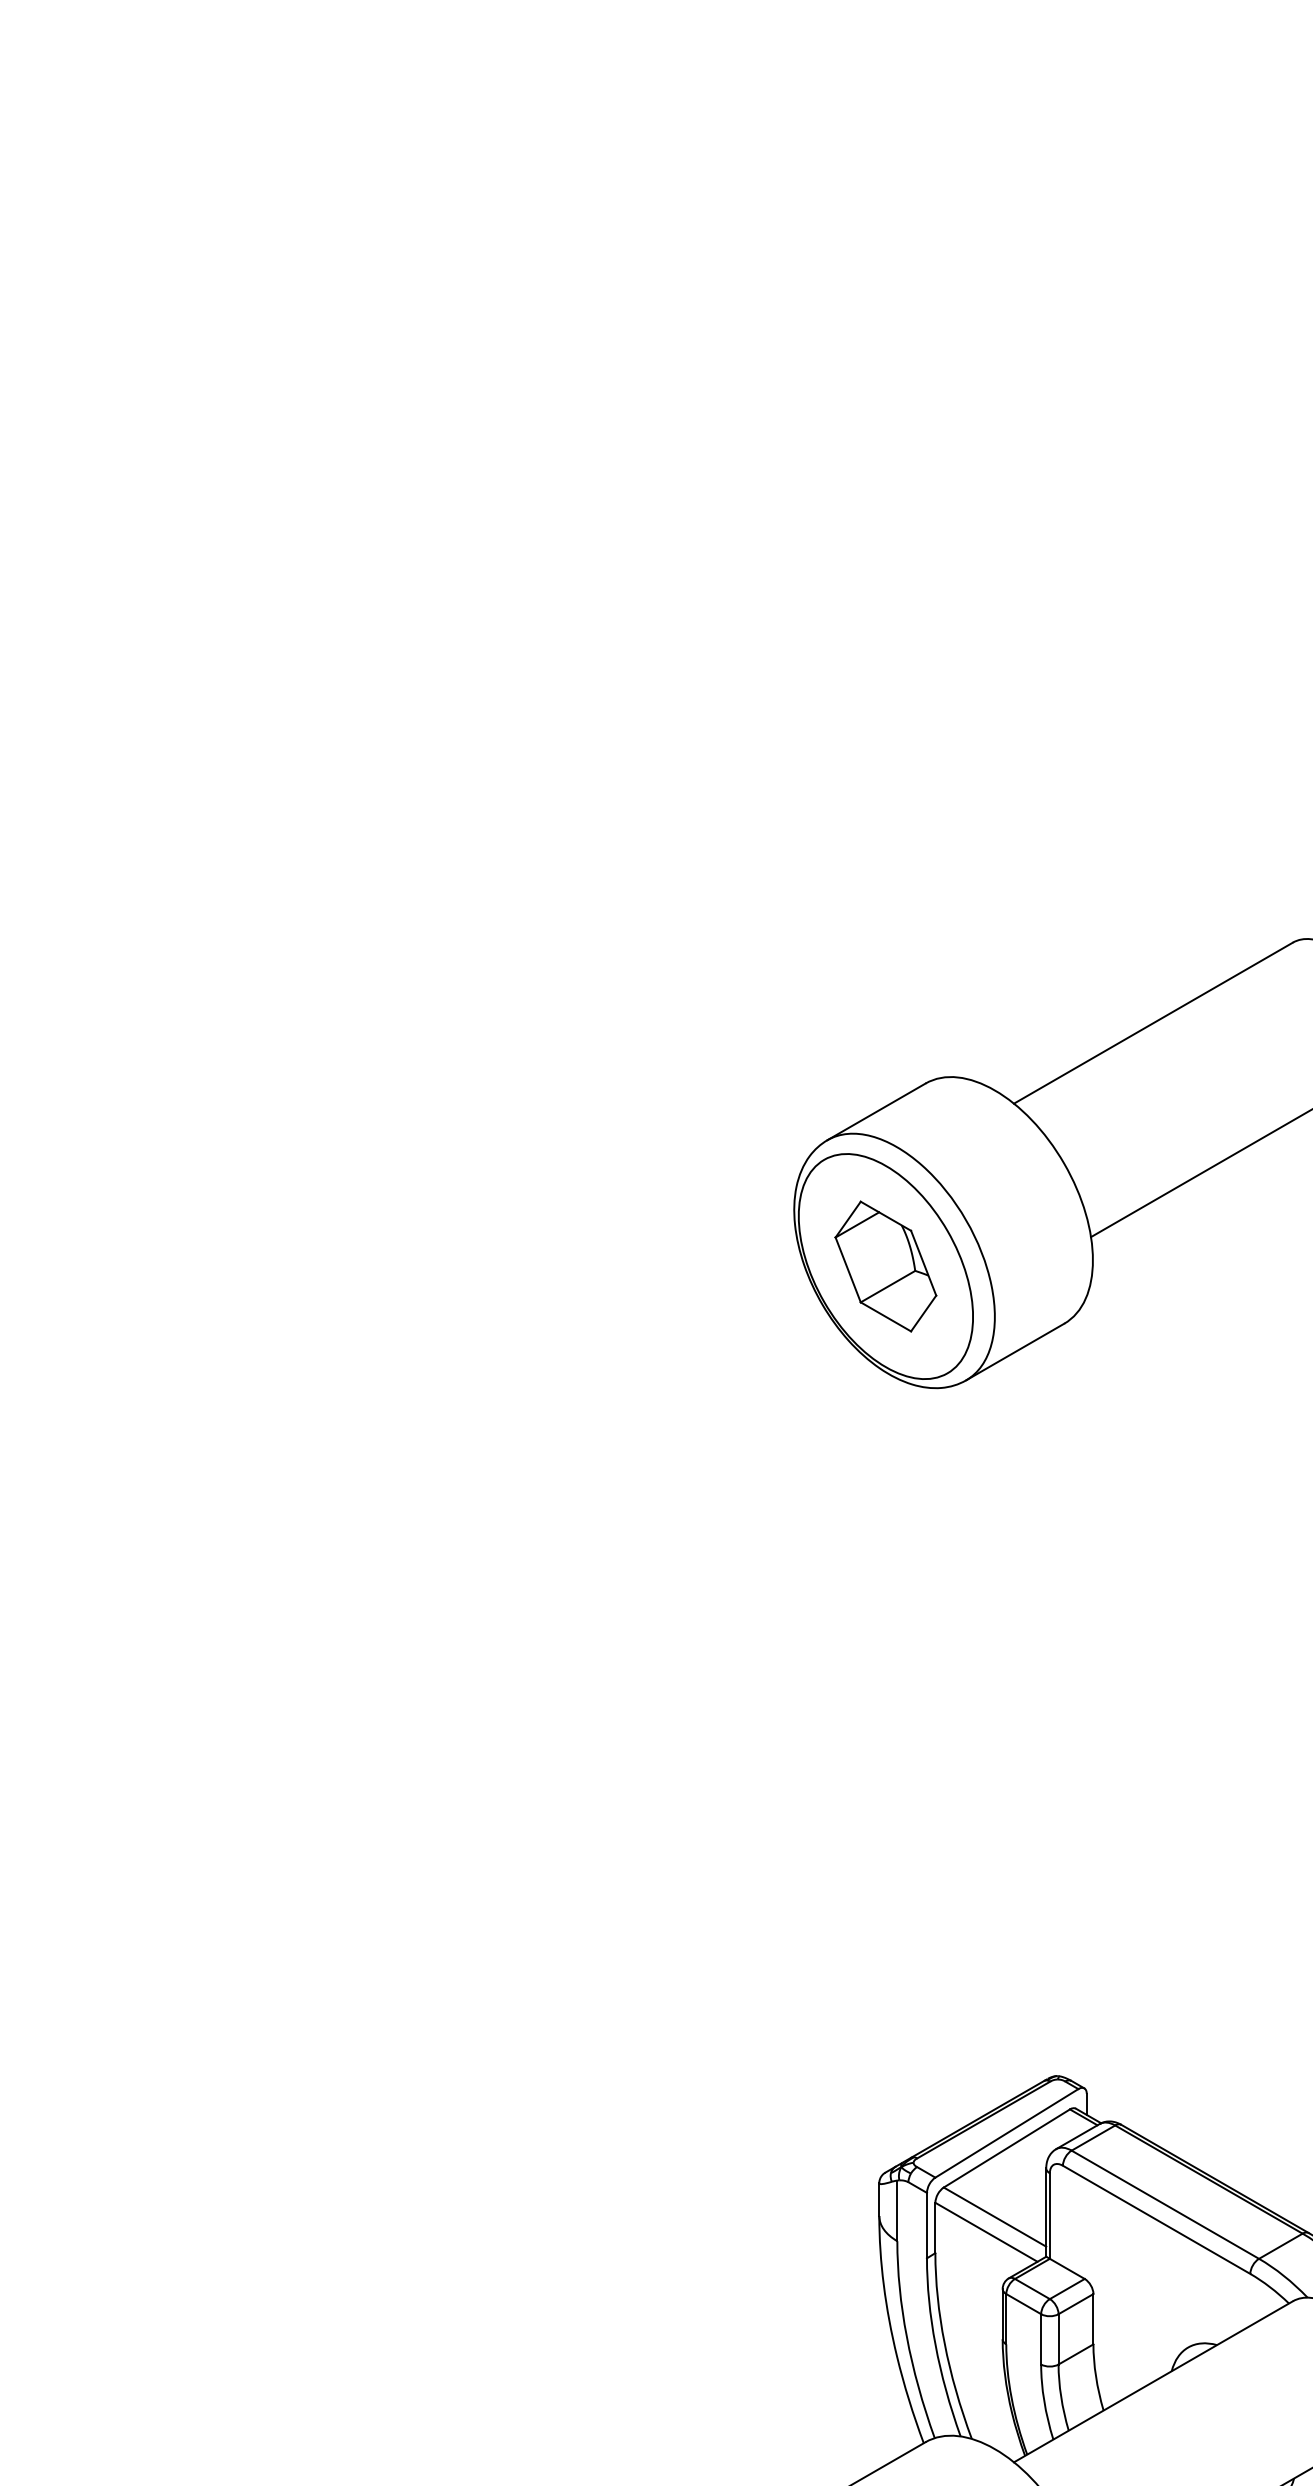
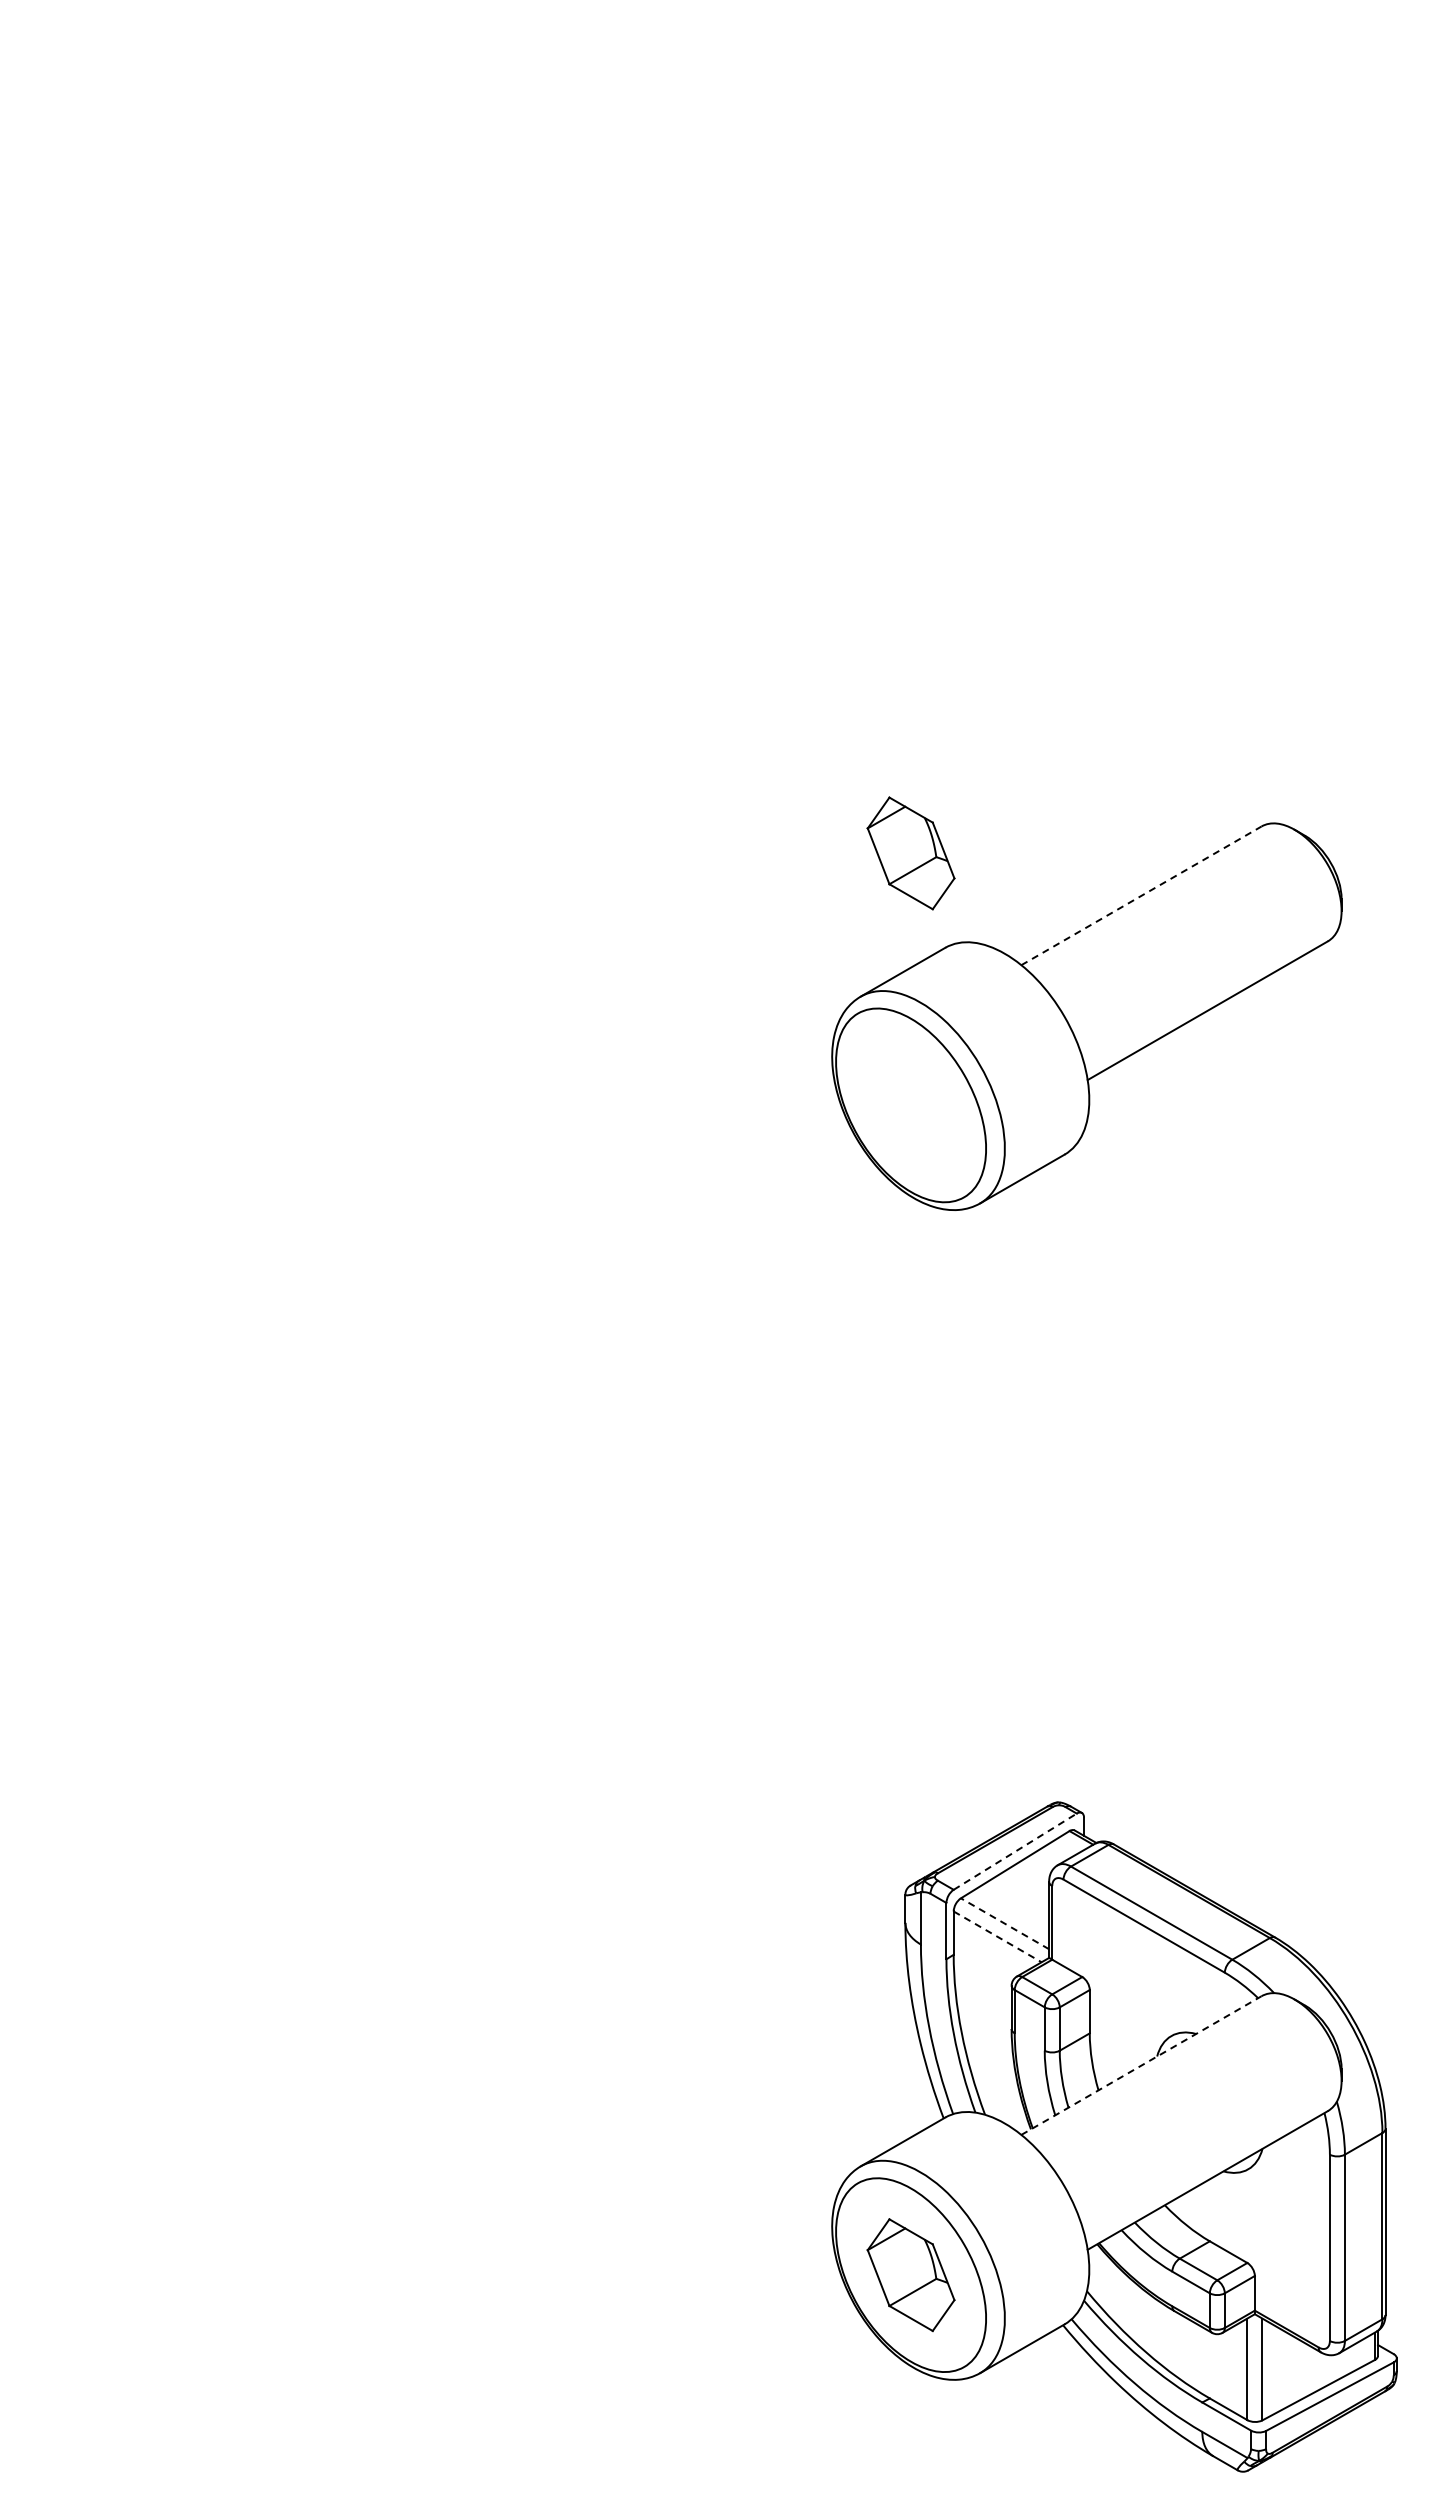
line: (1153, 1022) -> (1141, 895), solid -> dashed
part: (885, 1266) -> (910, 853), moved
line: (1007, 2133) -> (1015, 1851), solid -> dashed
line: (995, 2216) -> (1005, 1923), solid -> dashed
line: (986, 2231) -> (997, 1936), solid -> dashed
line: (1153, 2381) -> (1141, 2065), solid -> dashed

